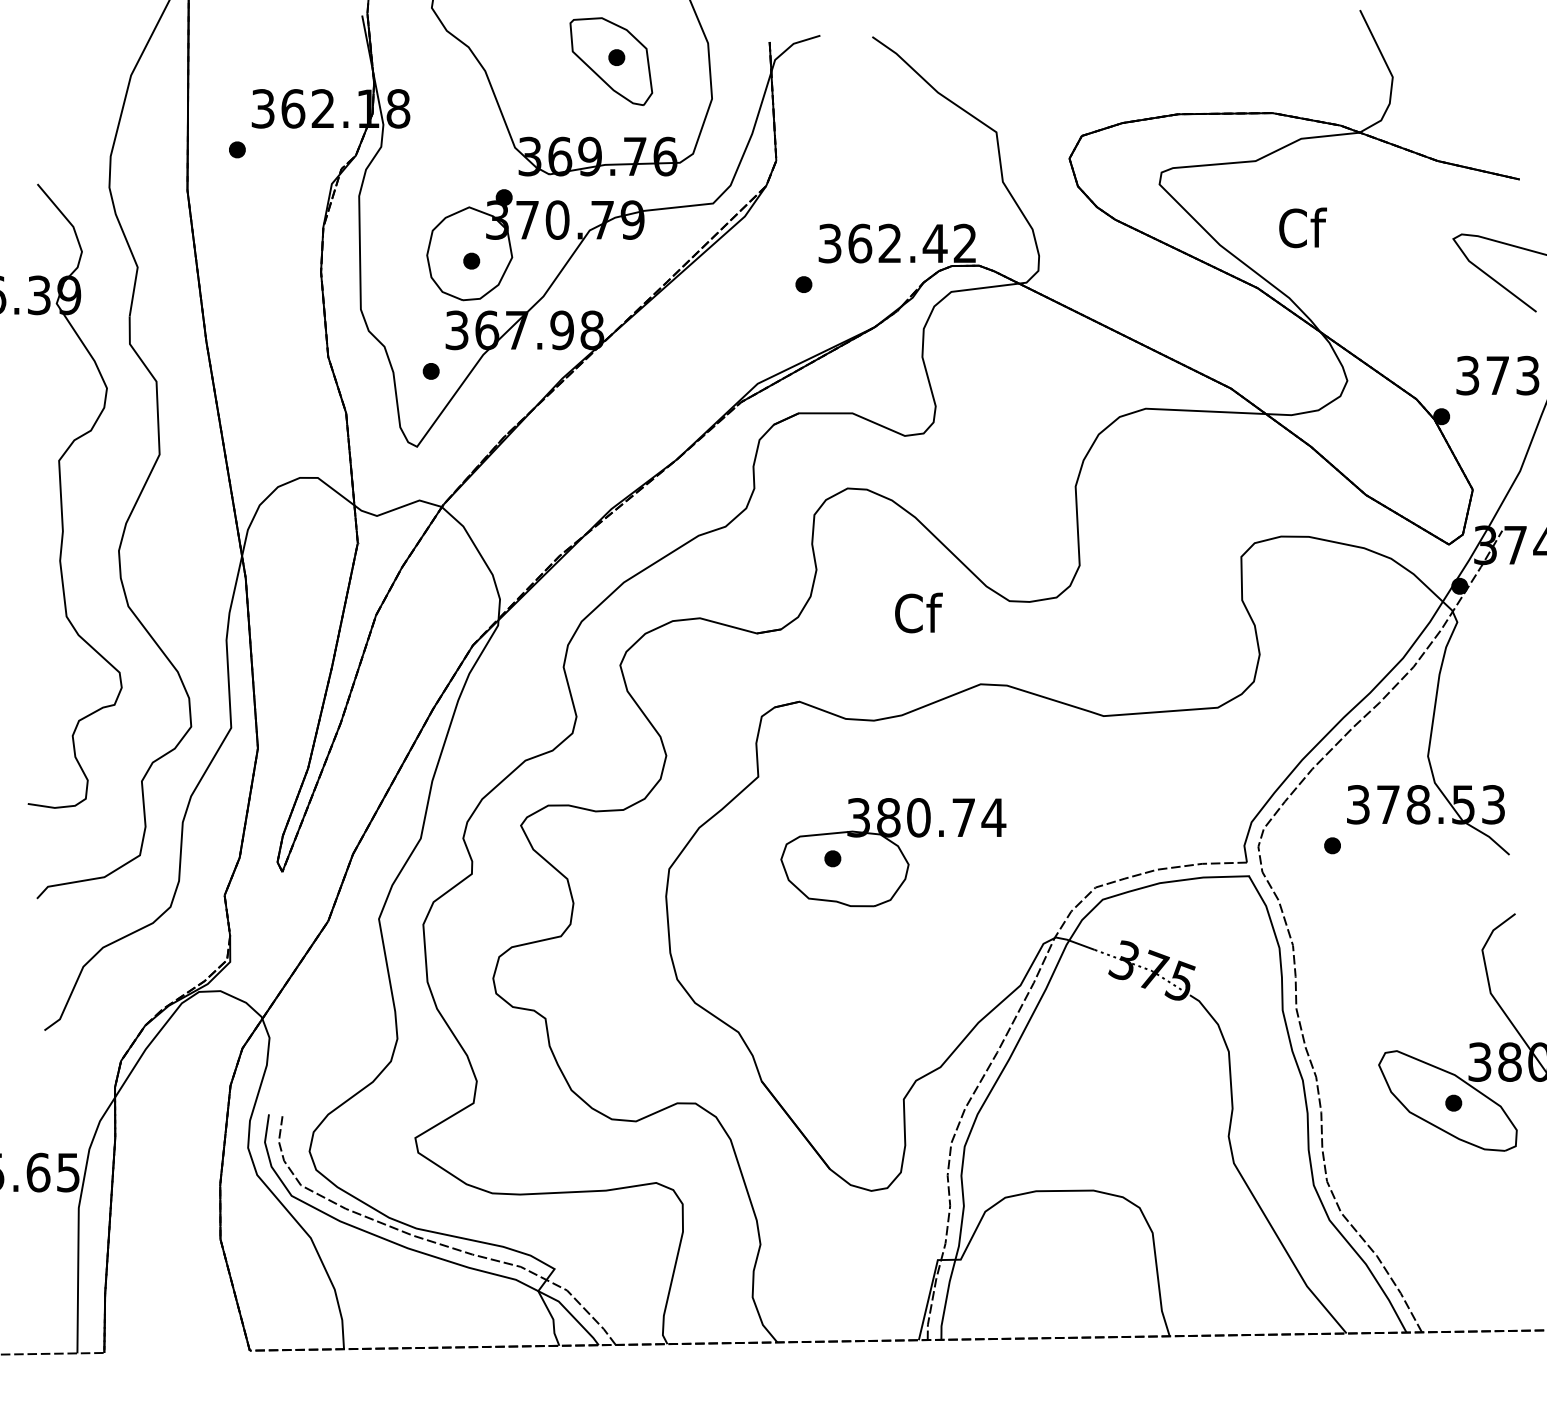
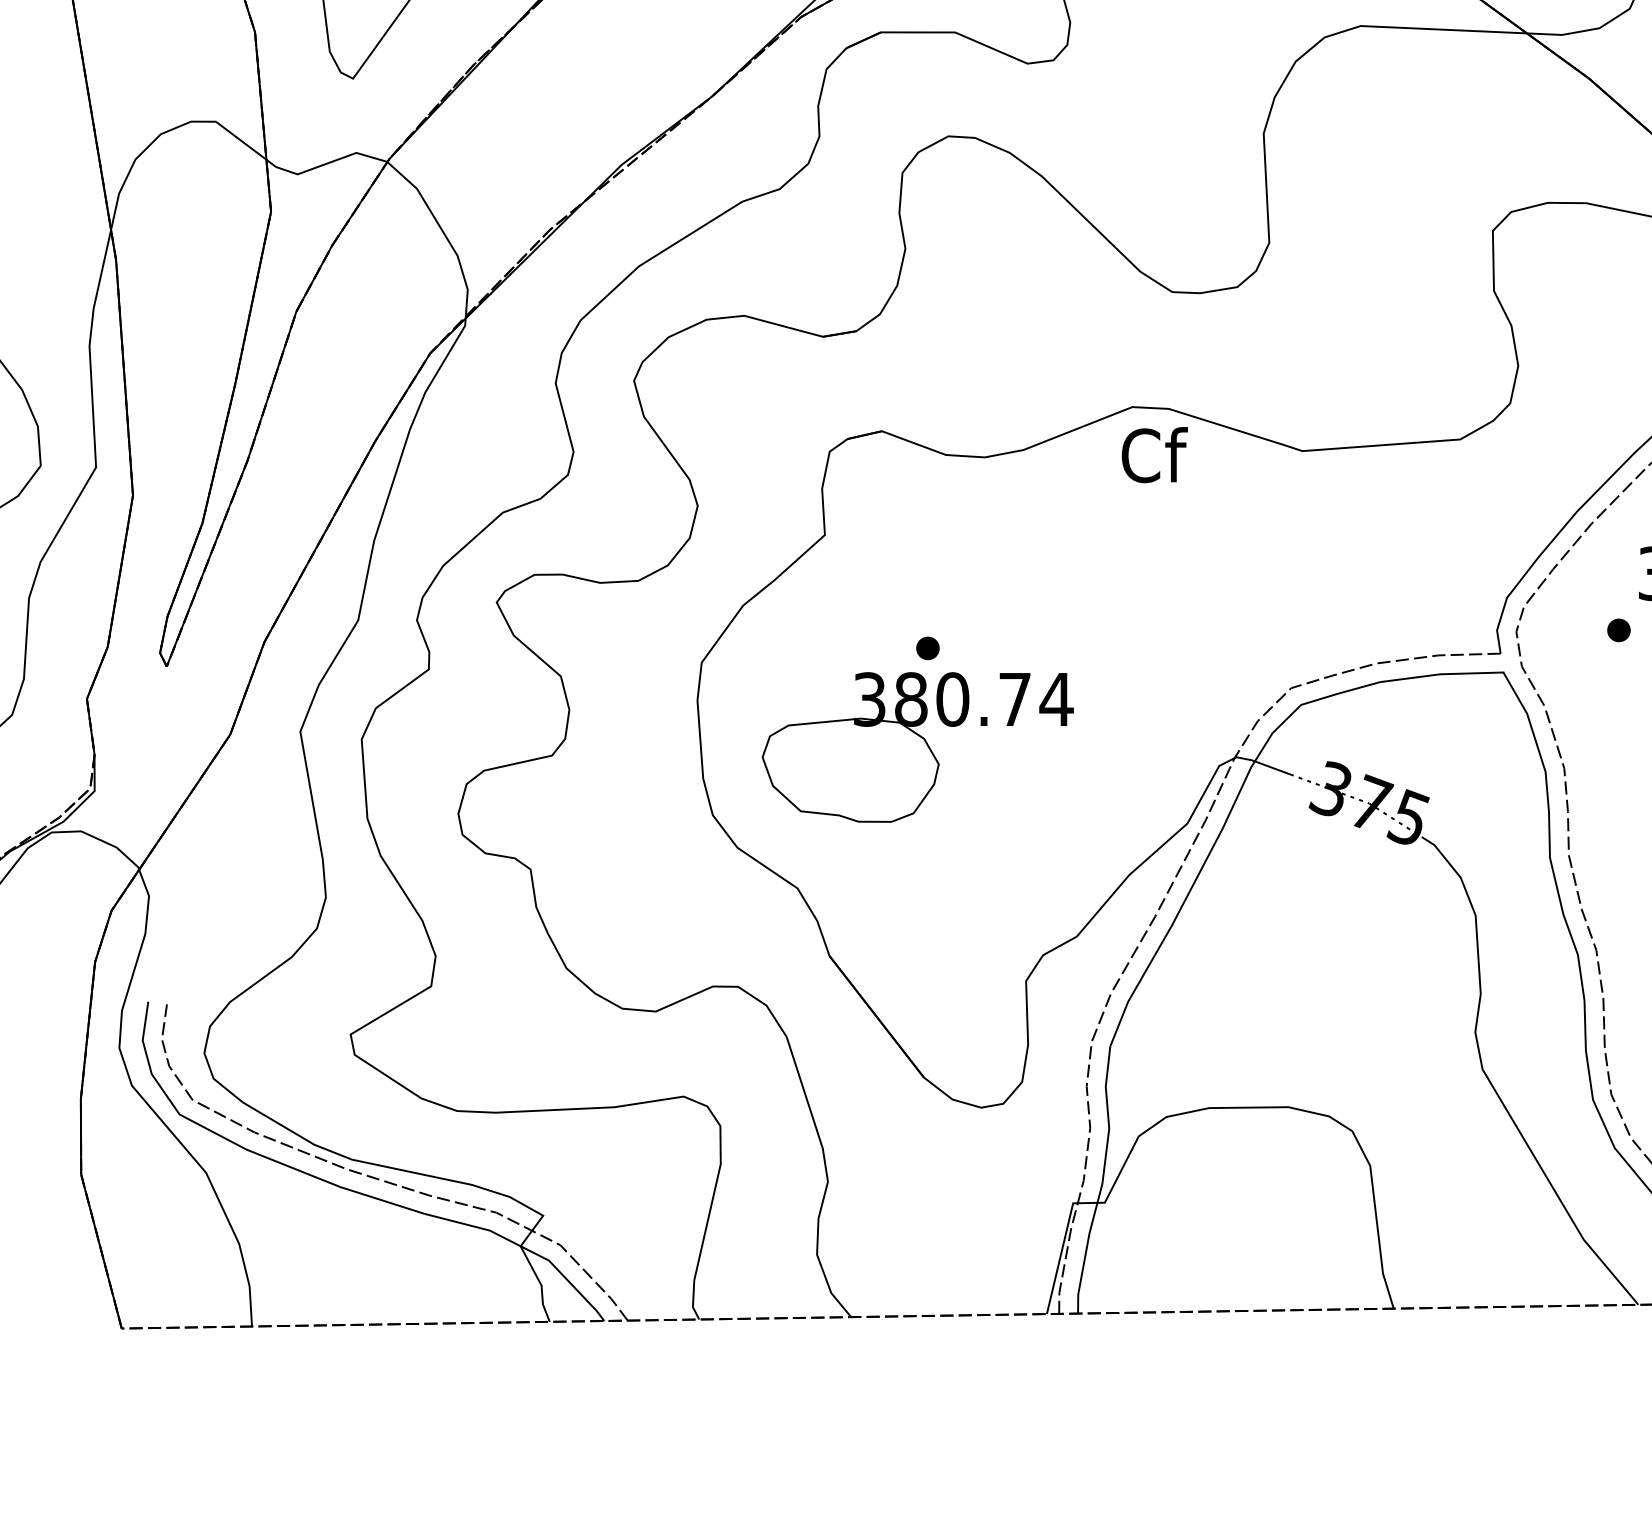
text: (918, 612) -> (1154, 454), moved
part: (893, 852) -> (917, 747), moved

